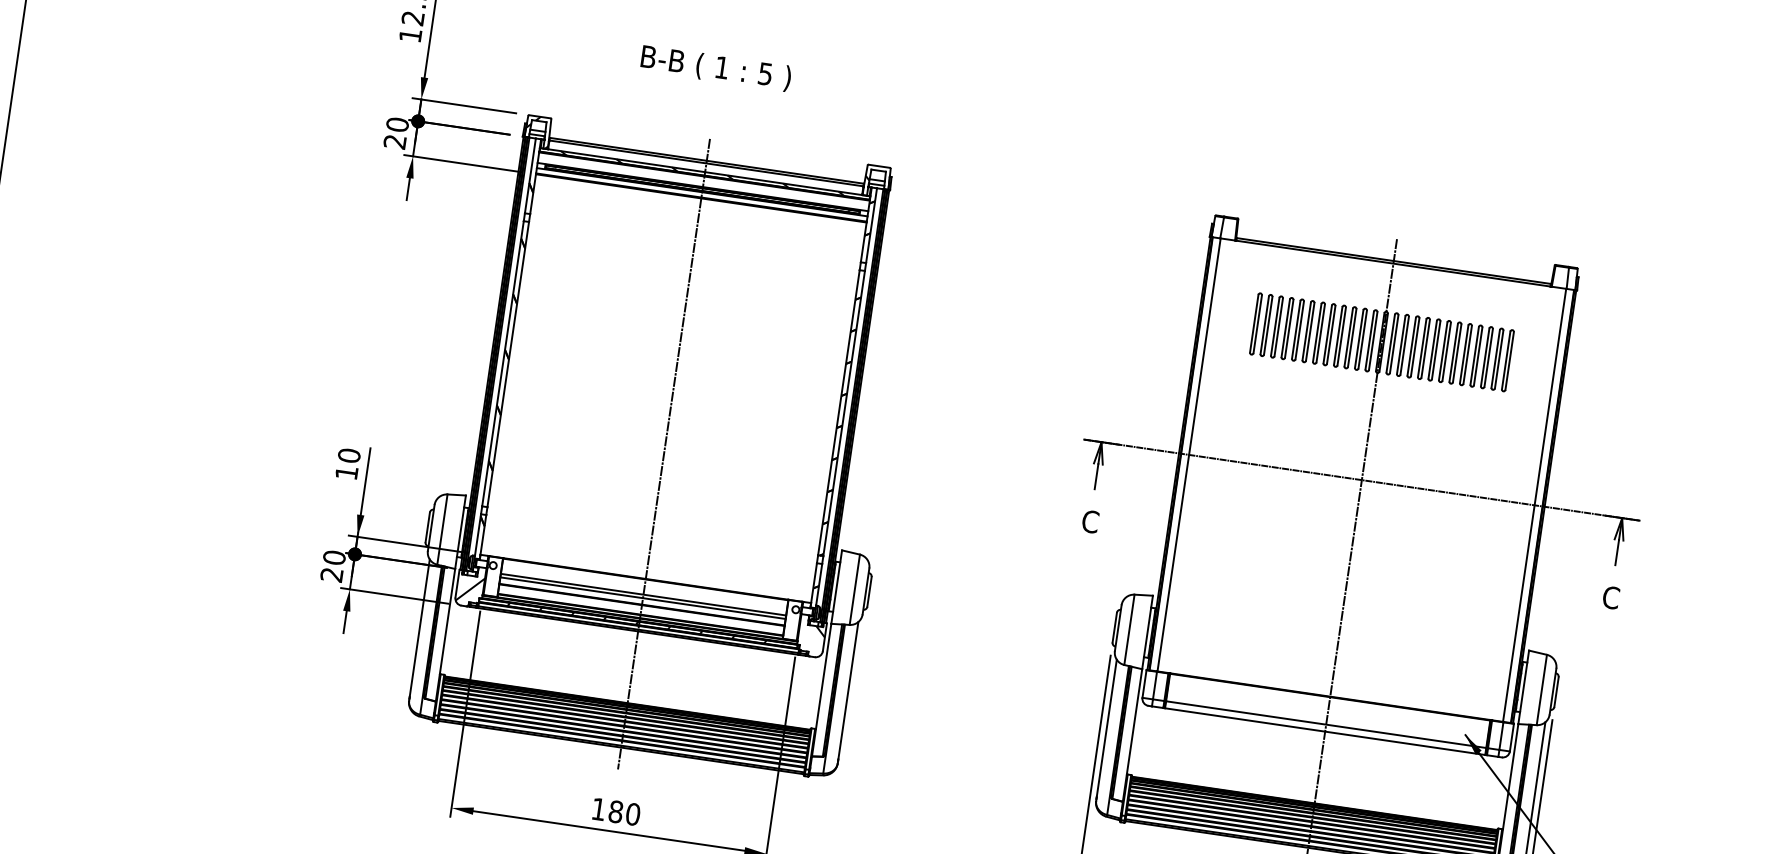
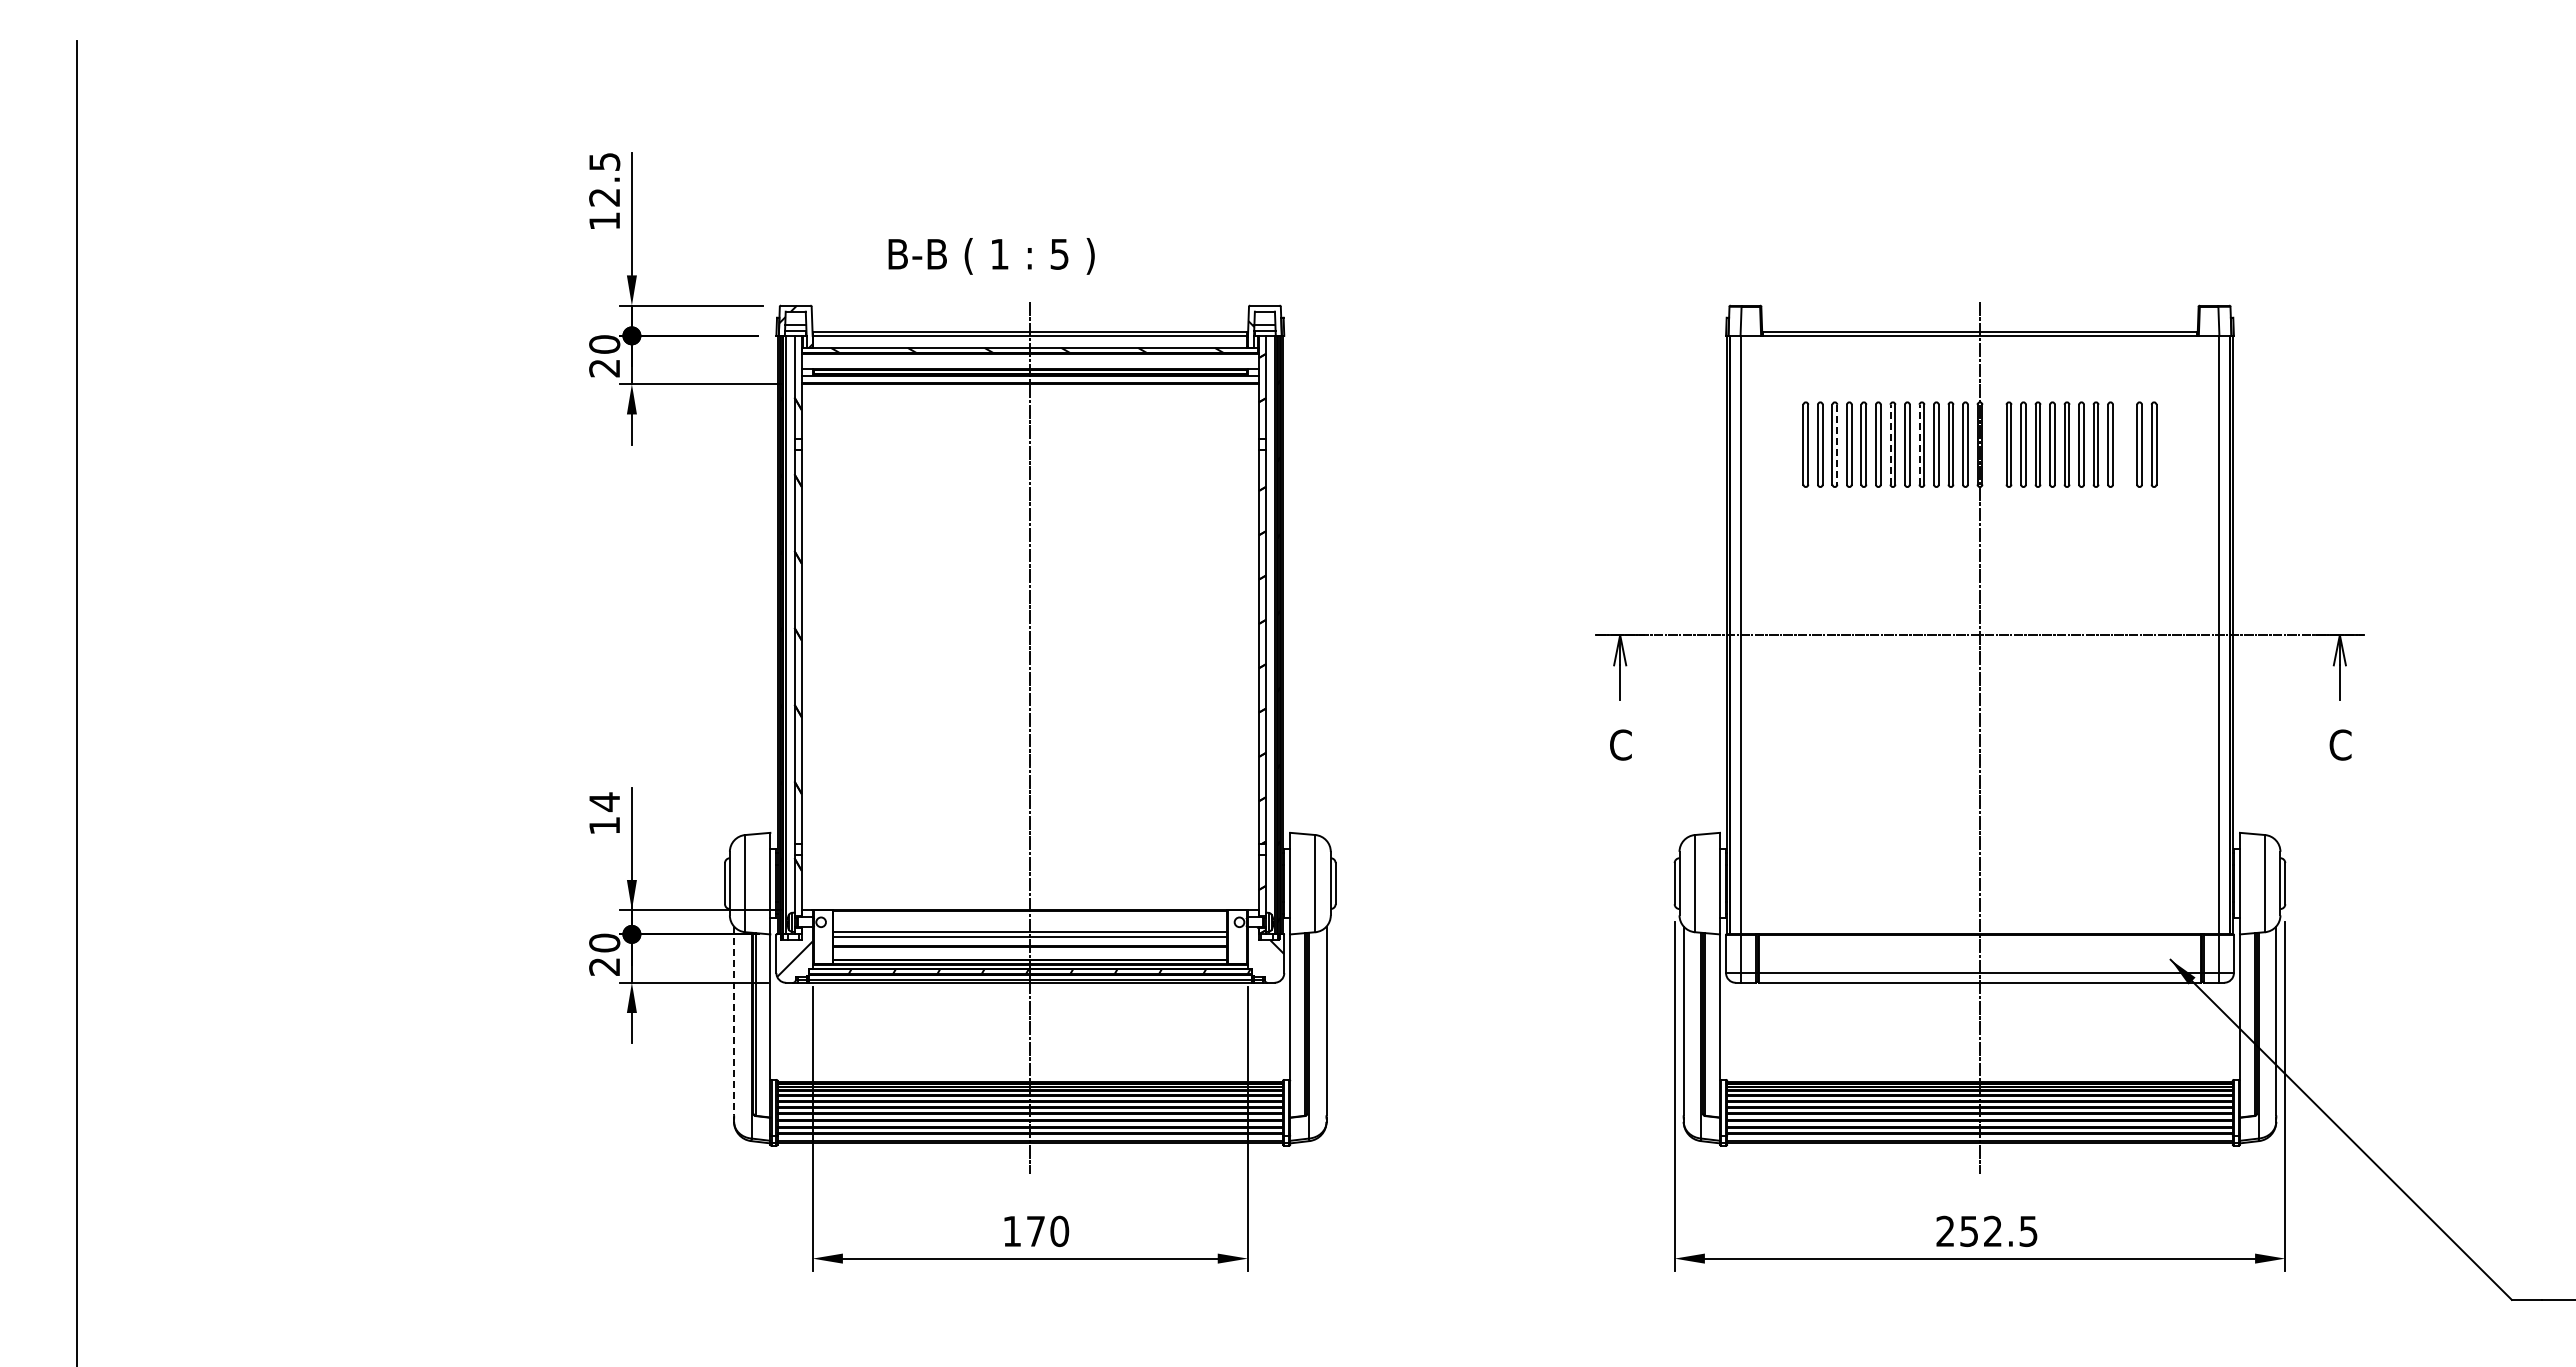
text: (715, 68) -> (991, 256), moved
line: (1278, 327) -> (1837, 444), solid -> dashed
line: (1317, 332) -> (1890, 444), solid -> dashed
line: (1338, 335) -> (1919, 444), solid -> dashed
part: (1392, 343) -> (1994, 444), removed
part: (1486, 357) -> (2124, 444), removed
text: (349, 456) -> (604, 802), 10 -> 14
line: (420, 628) -> (734, 1021), solid -> dashed
text: (615, 811) -> (1035, 1231), 180 -> 170

